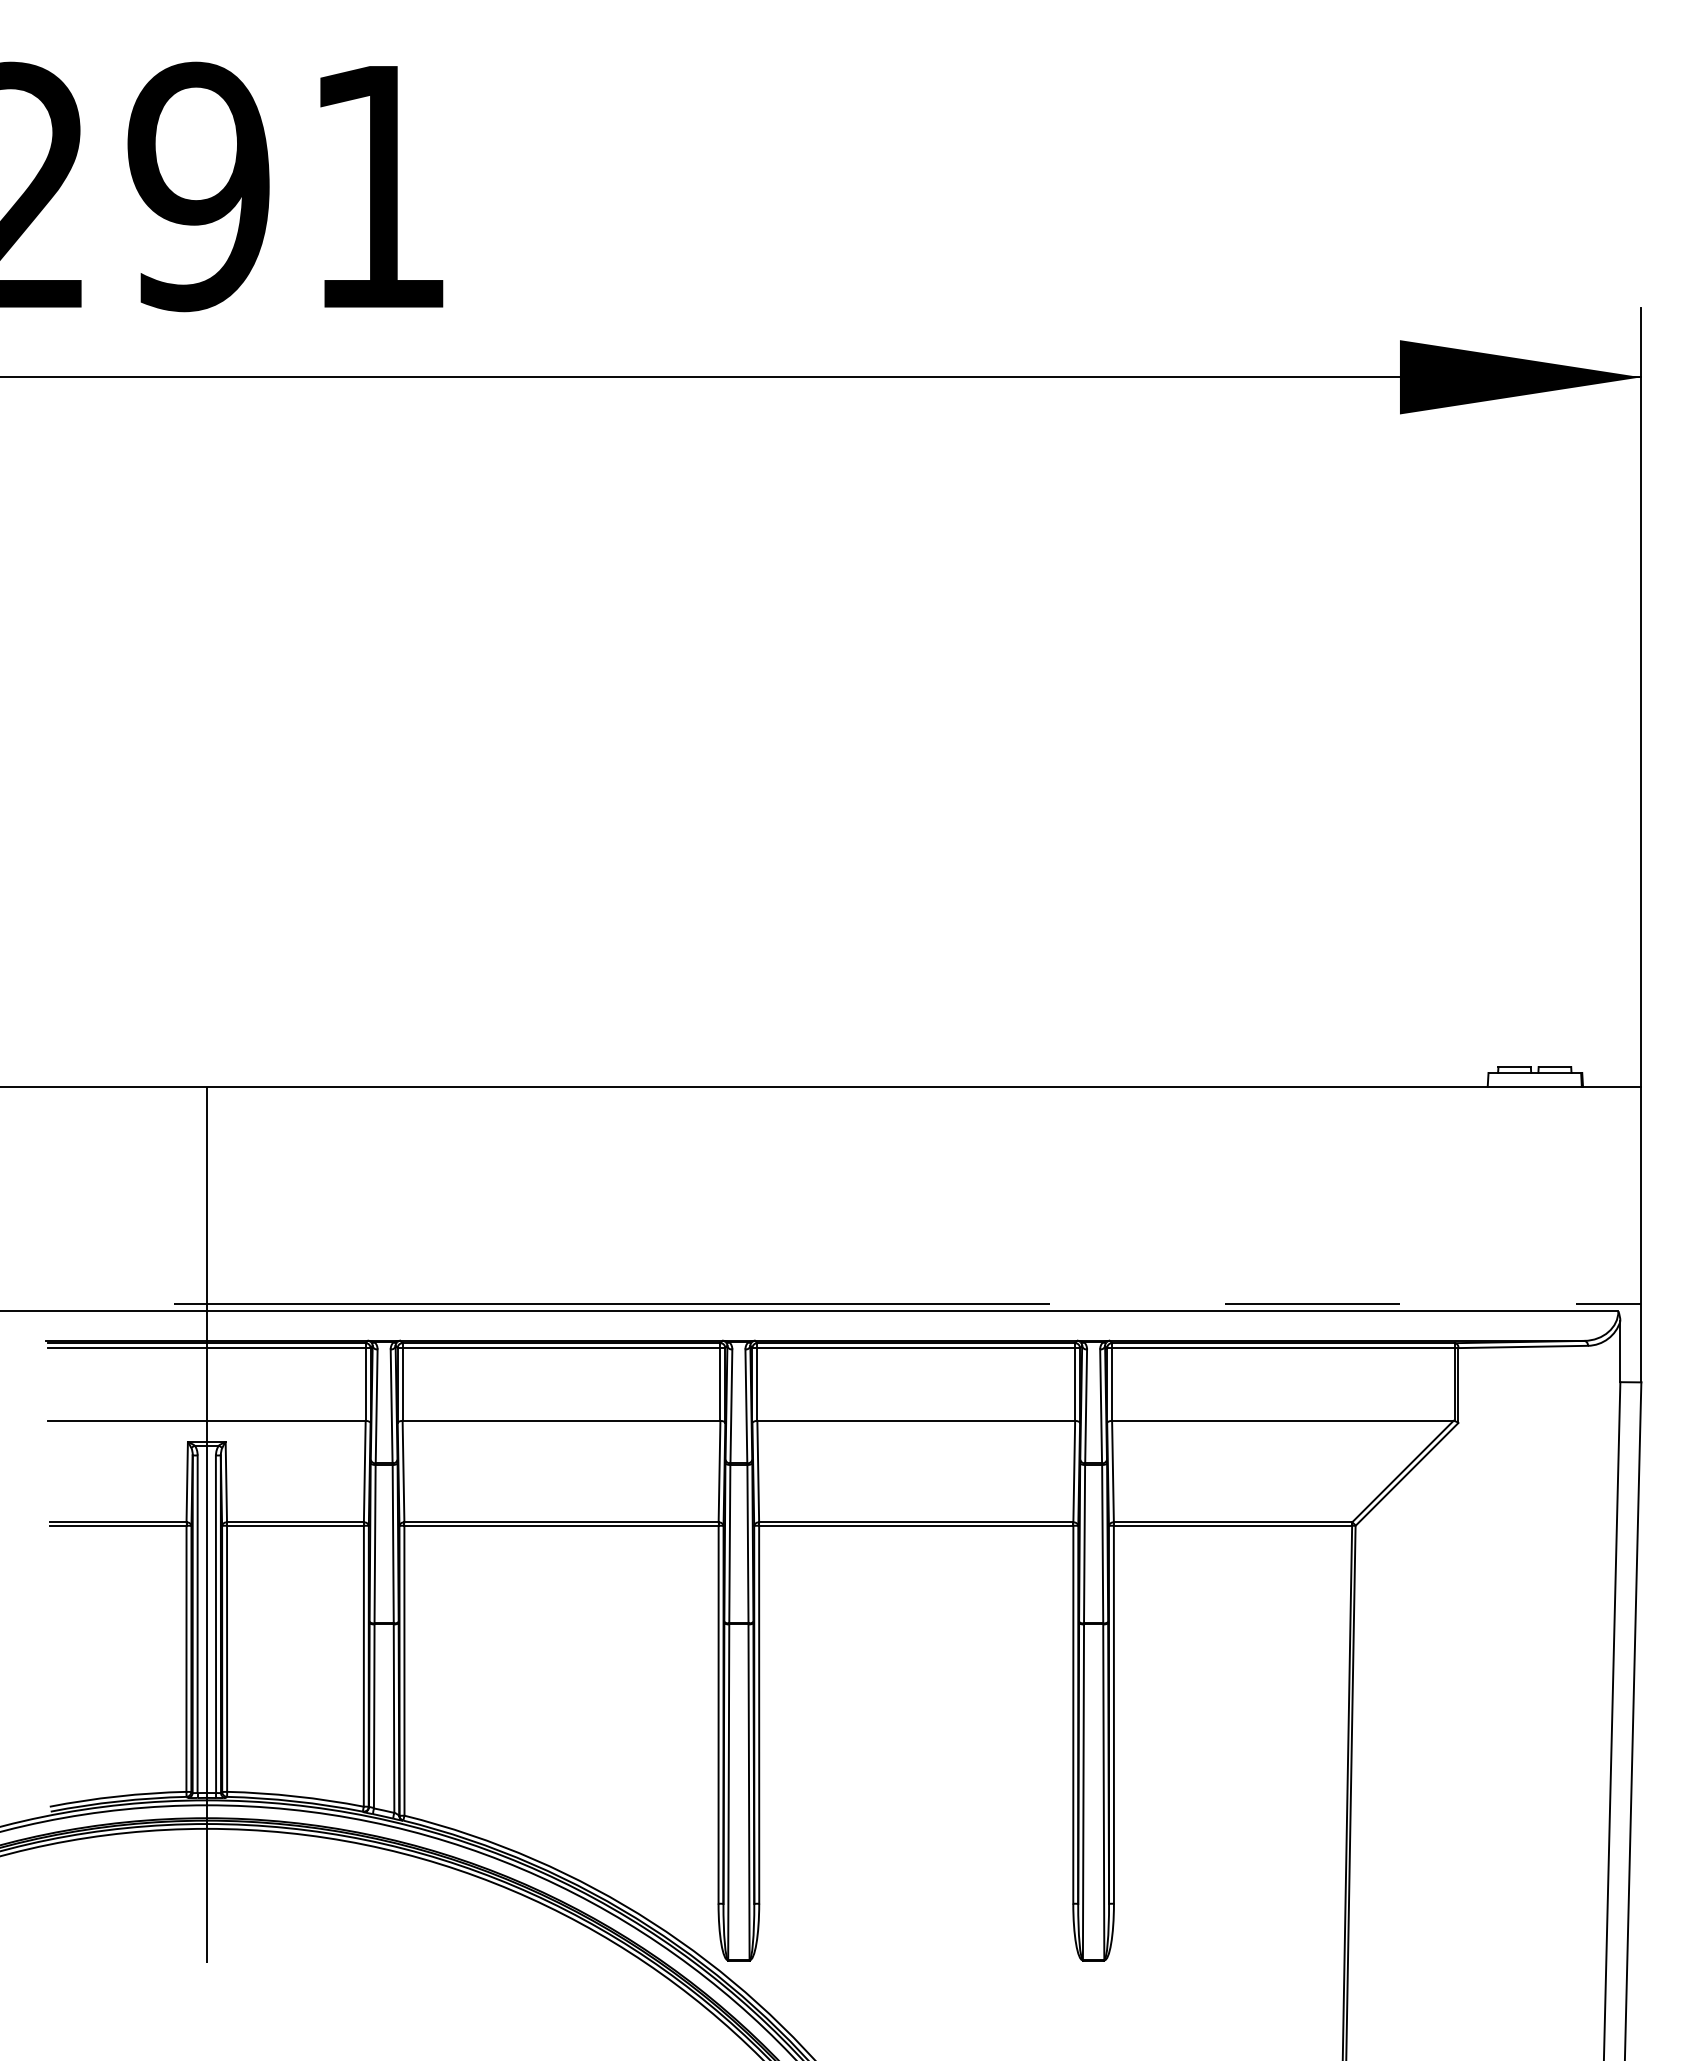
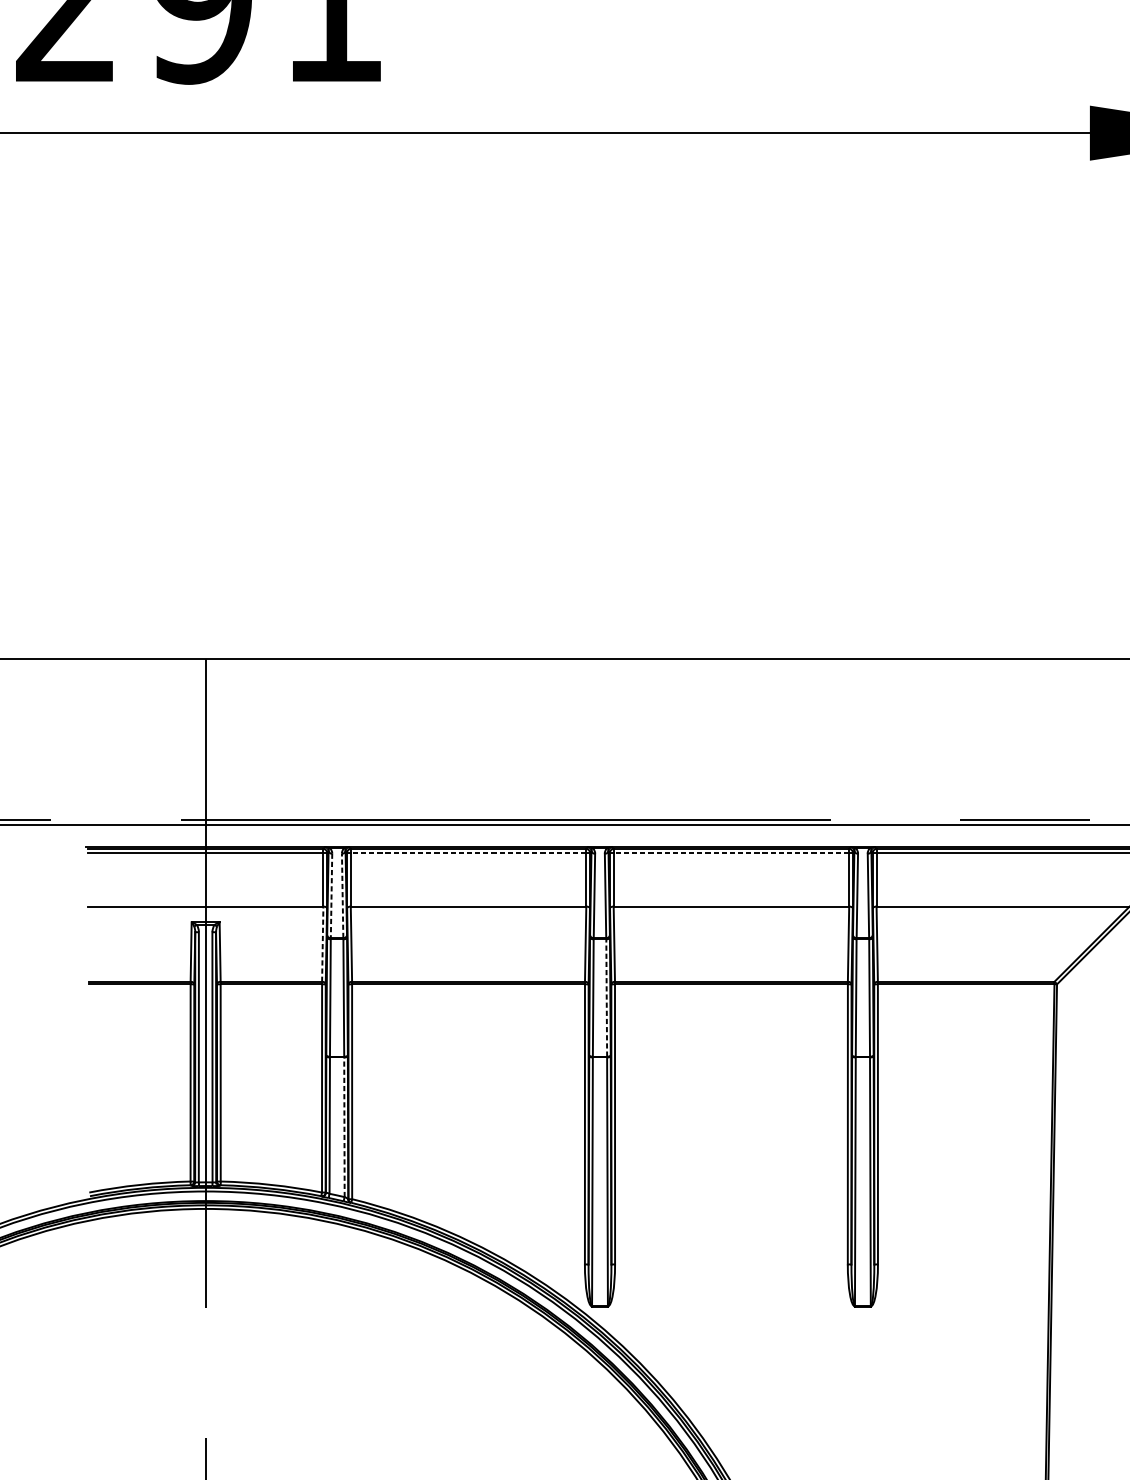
line: (561, 1348) -> (468, 852), solid -> dashed
line: (916, 1348) -> (731, 852), solid -> dashed
line: (376, 1406) -> (331, 895), solid -> dashed
line: (391, 1406) -> (342, 895), solid -> dashed
line: (364, 1471) -> (322, 944), solid -> dashed
line: (747, 1543) -> (606, 997), solid -> dashed
line: (394, 1718) -> (344, 1127), solid -> dashed

